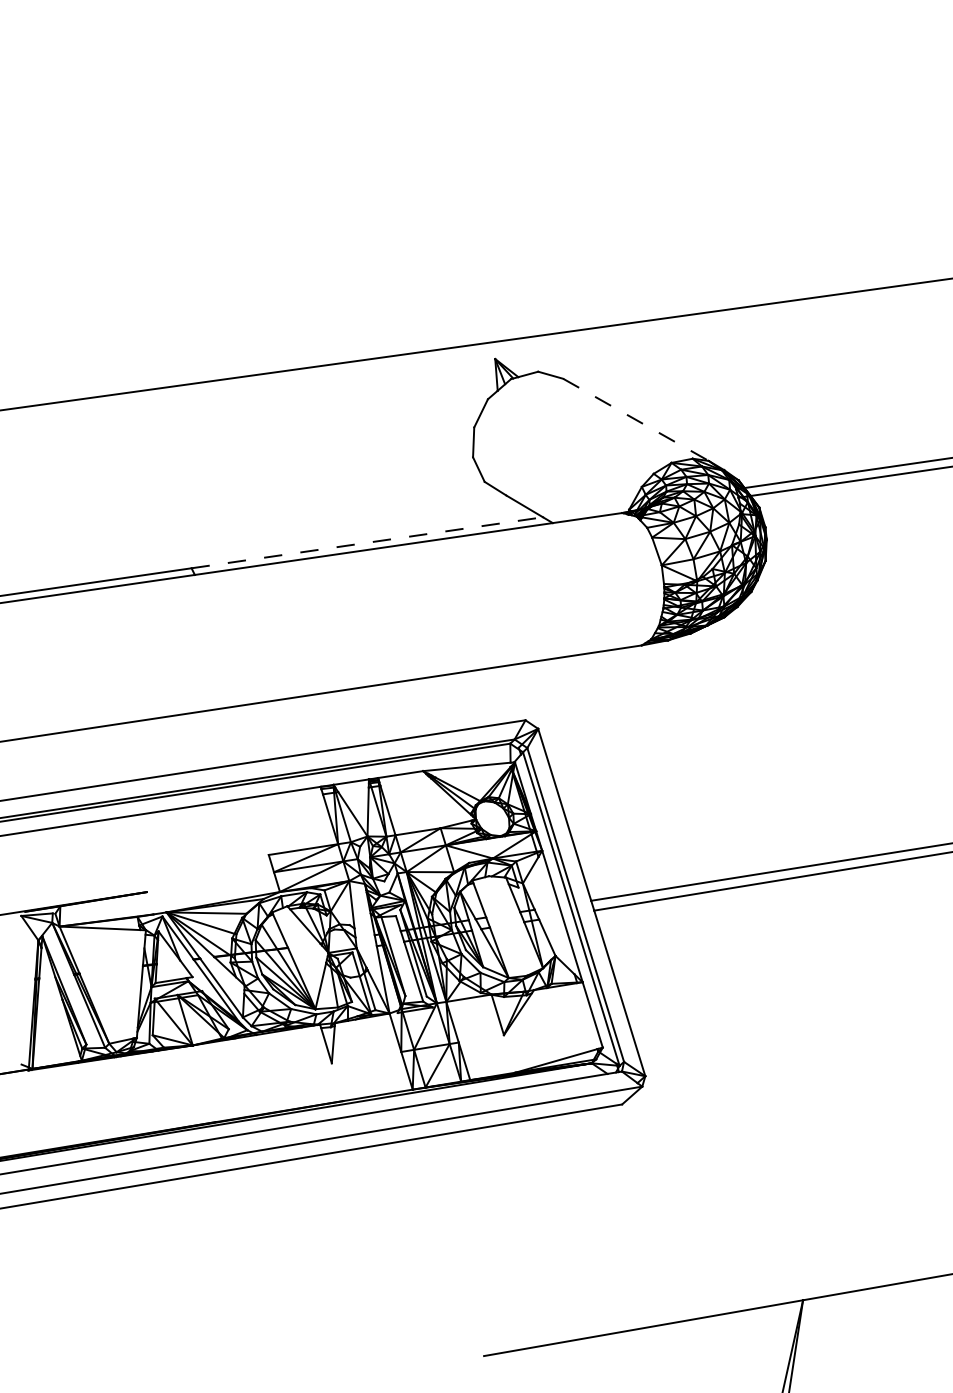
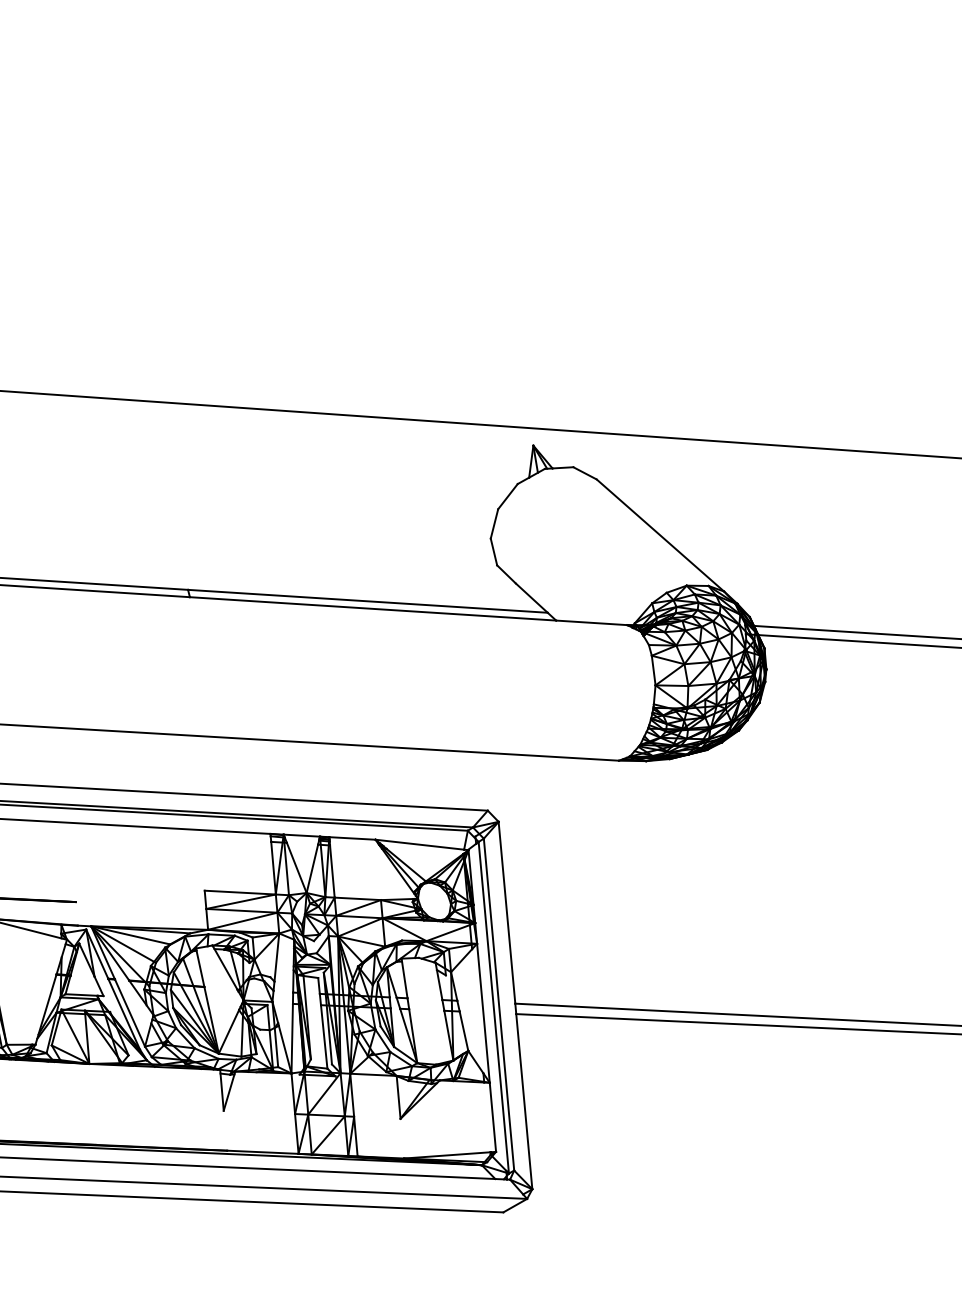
line: (636, 419) -> (660, 535), dashed -> solid
line: (367, 542) -> (368, 601), dashed -> solid

